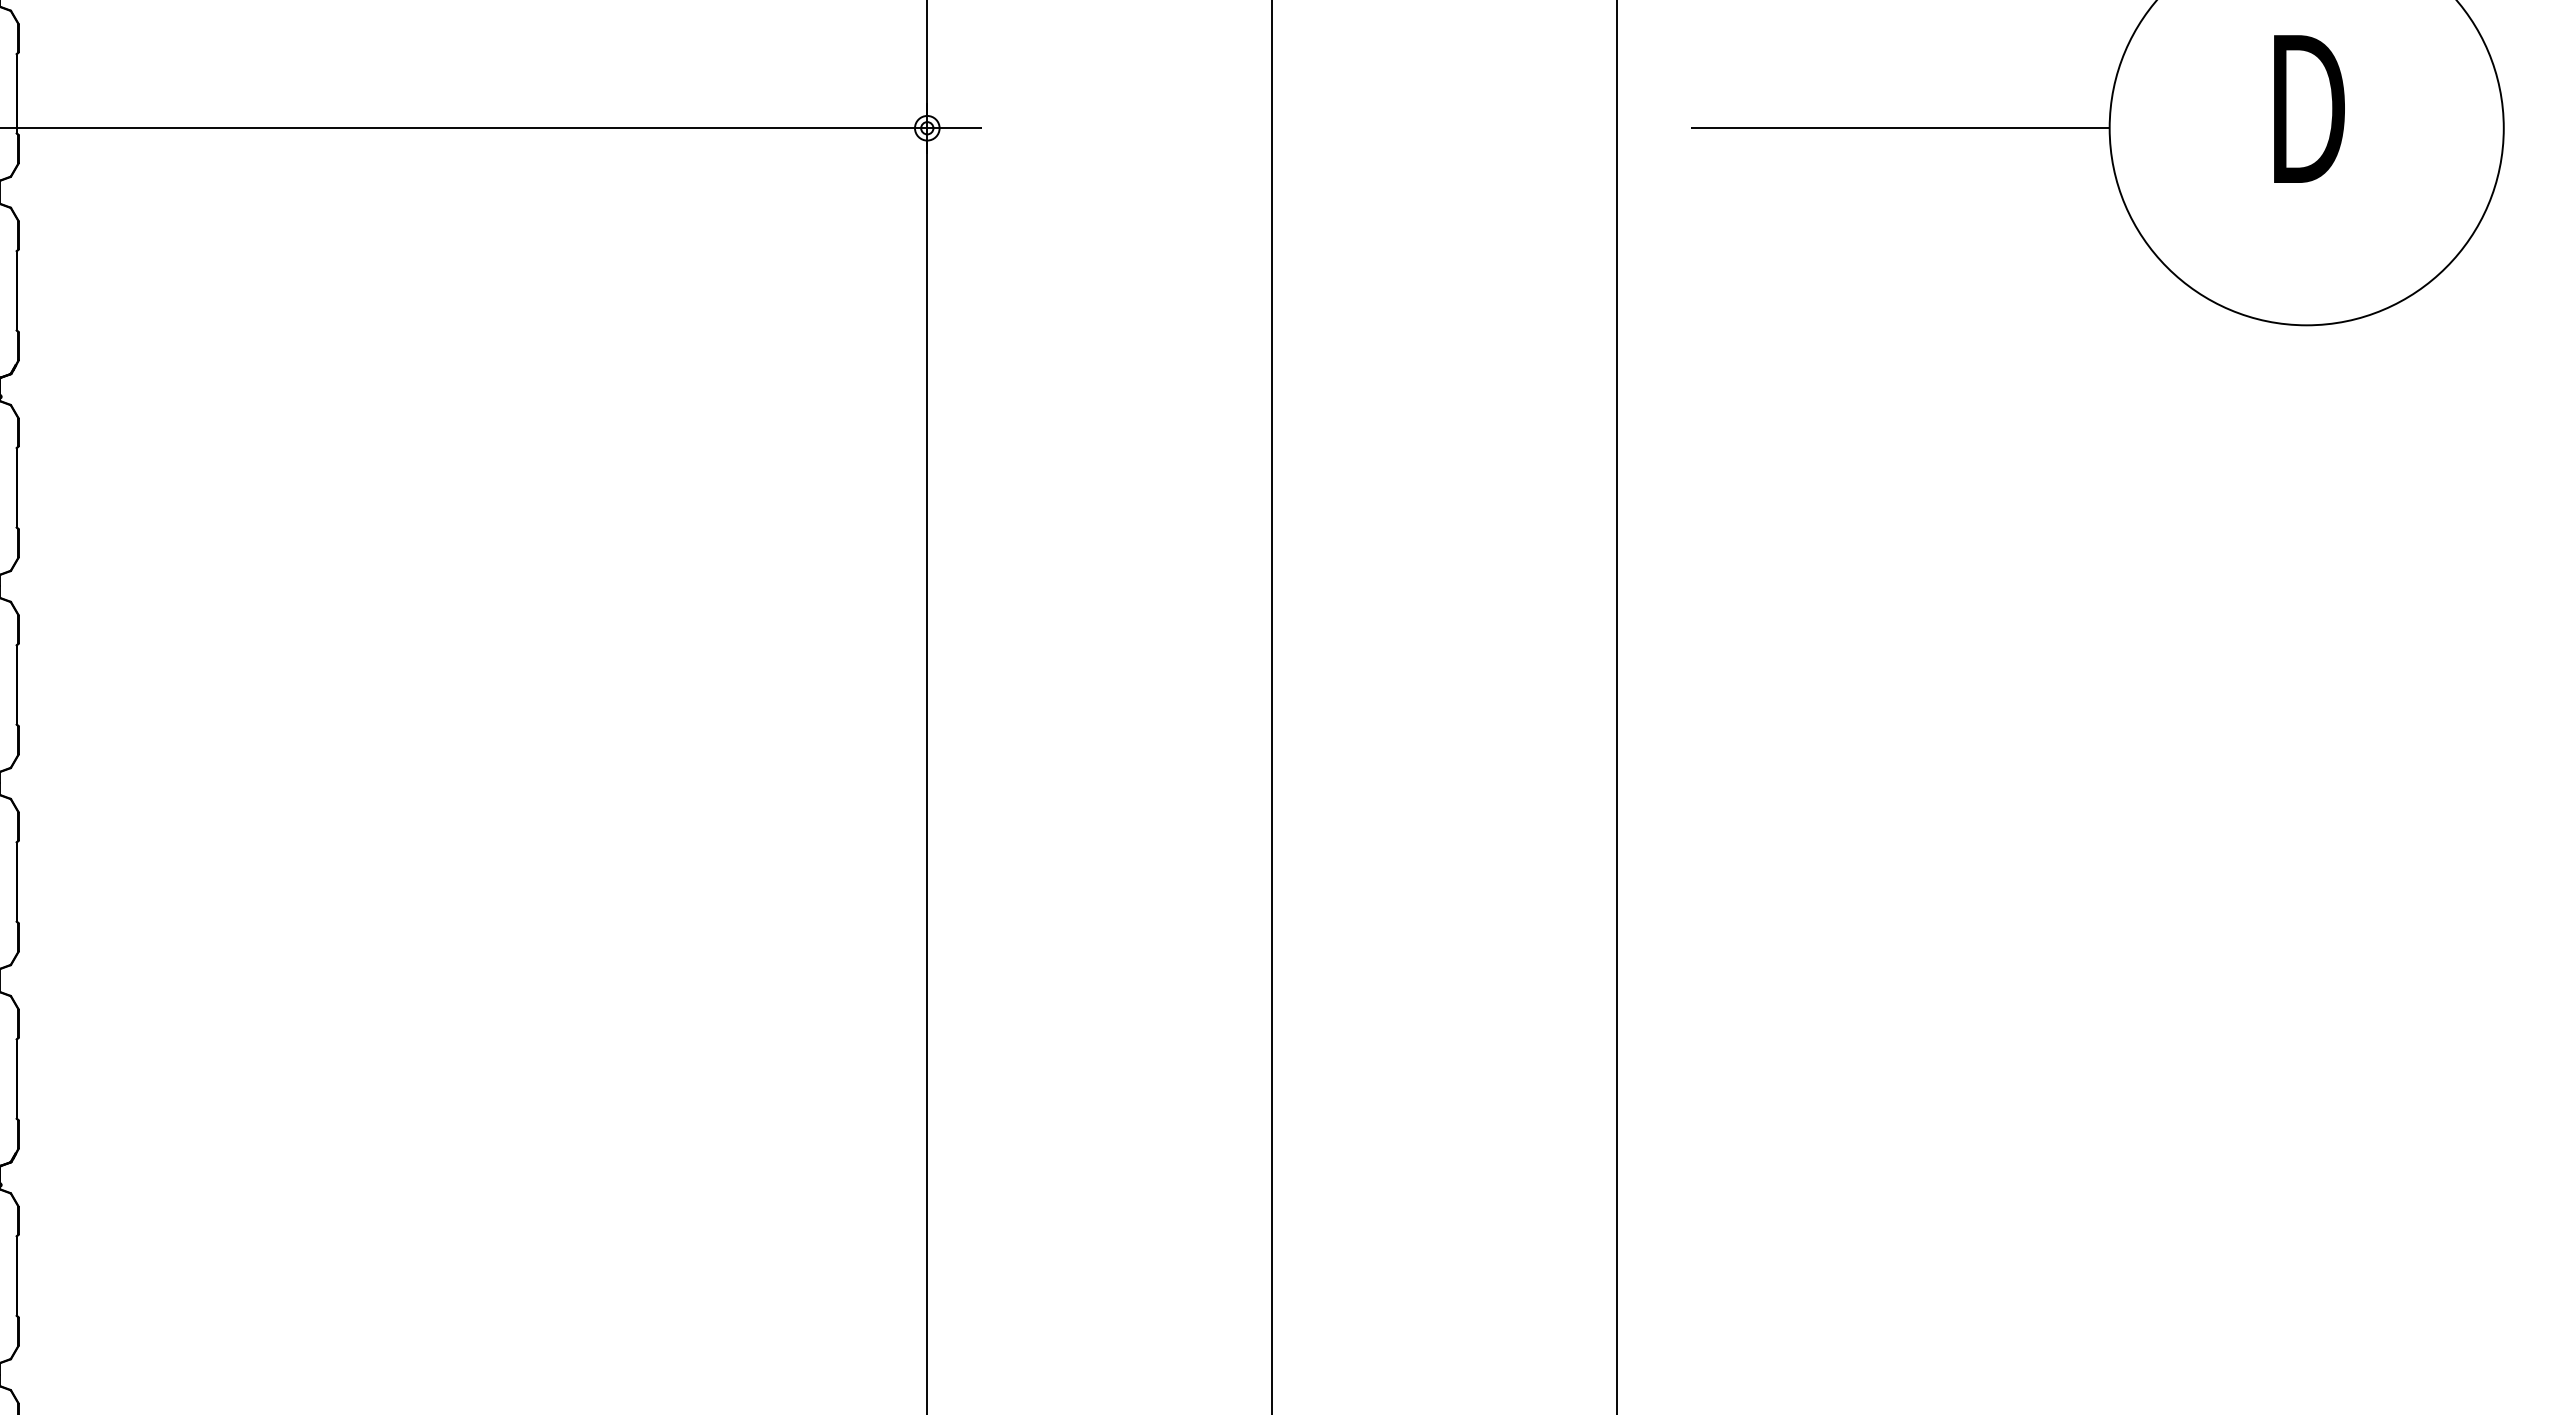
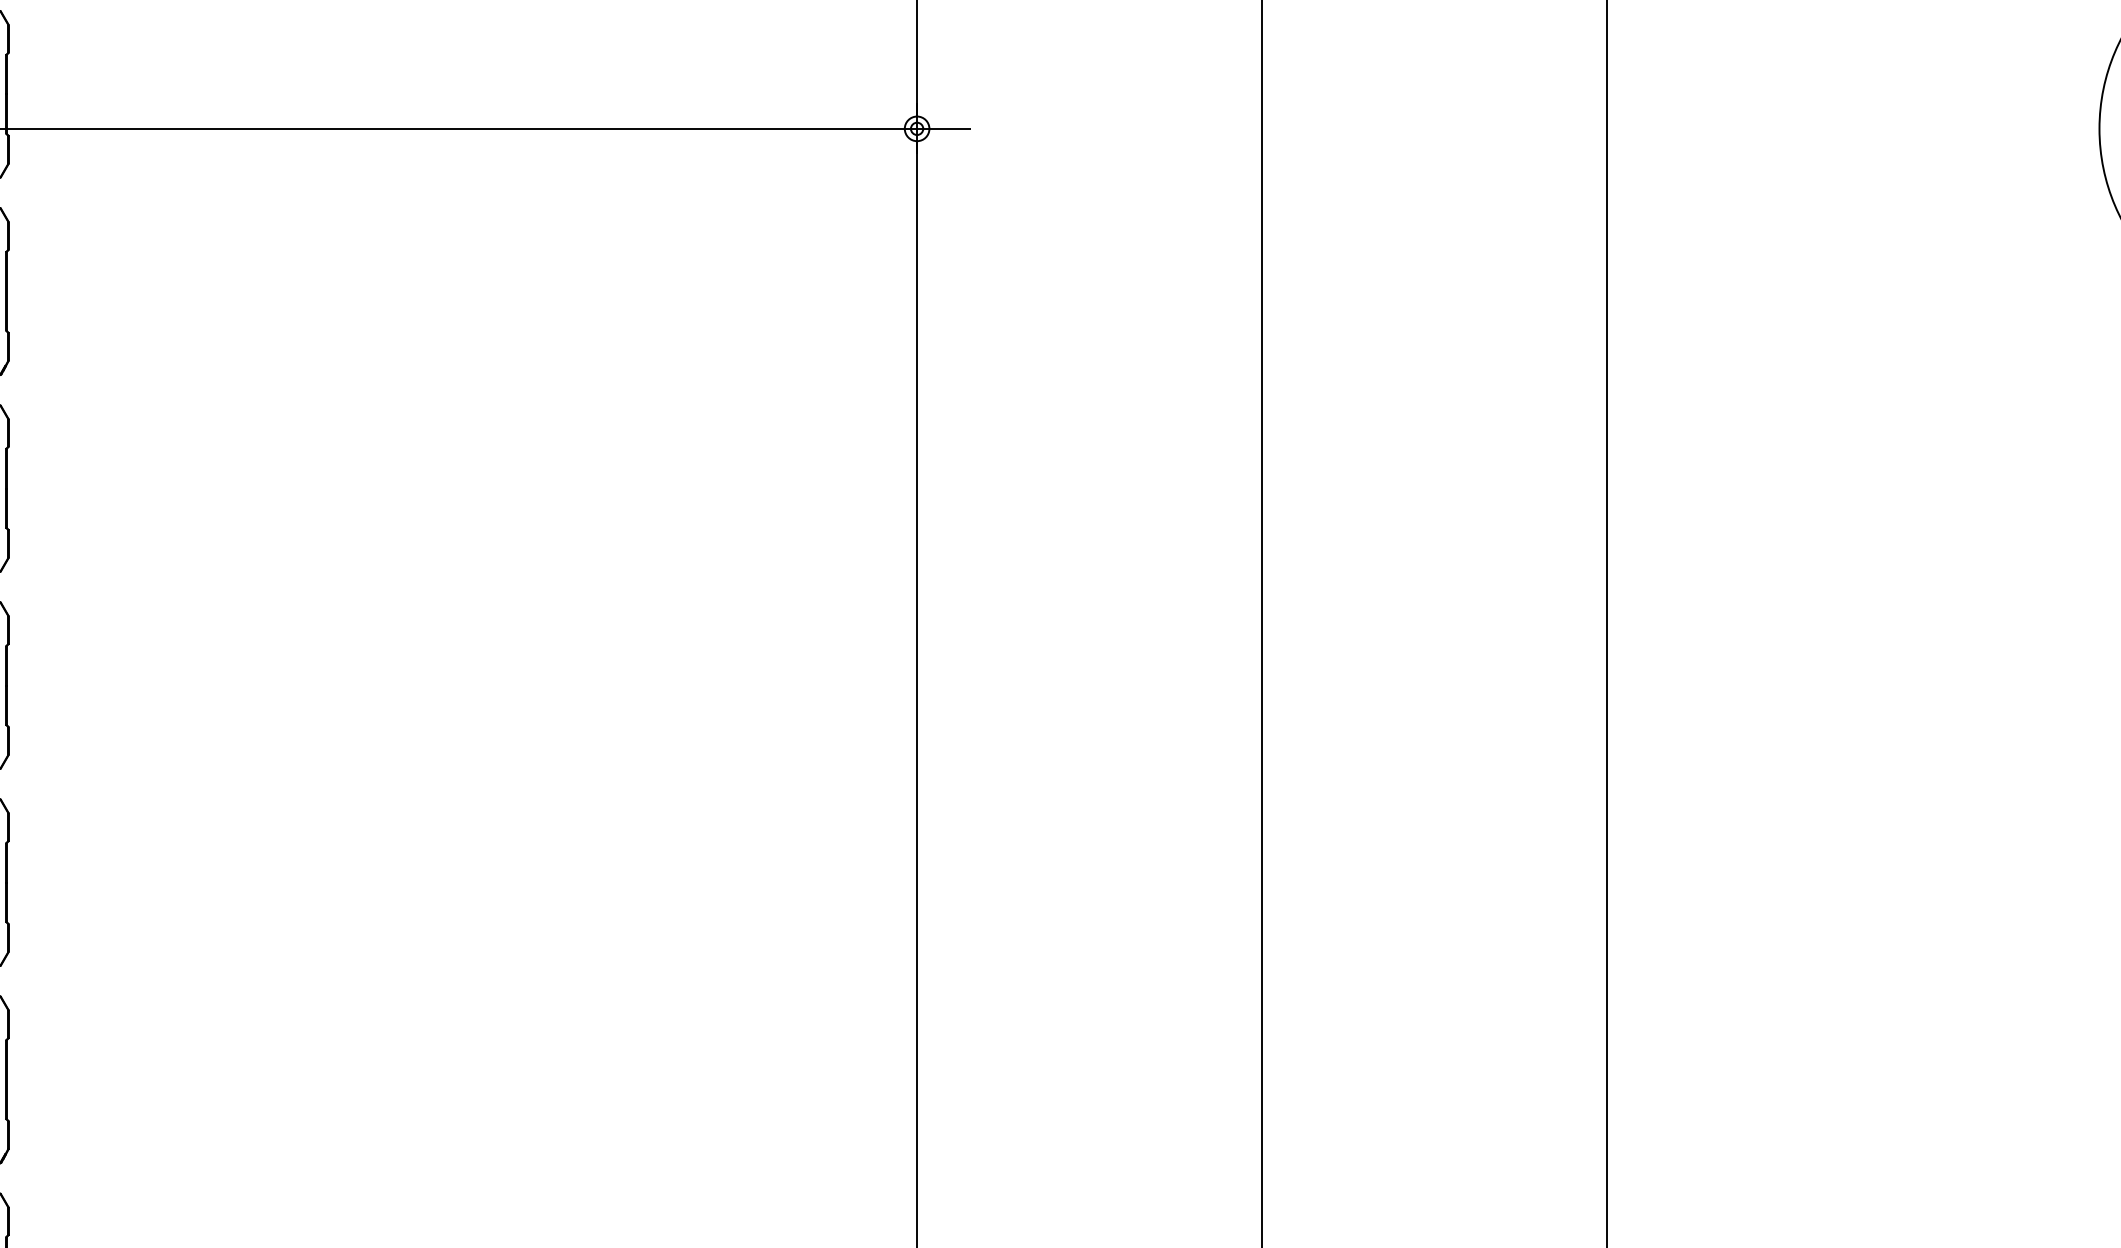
line: (1899, 128) -> (1889, 129), removed

